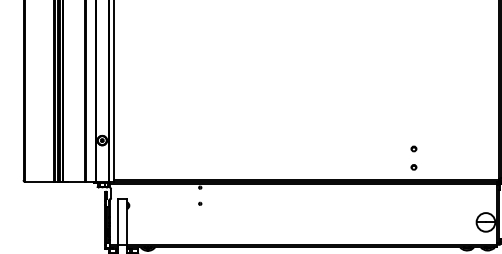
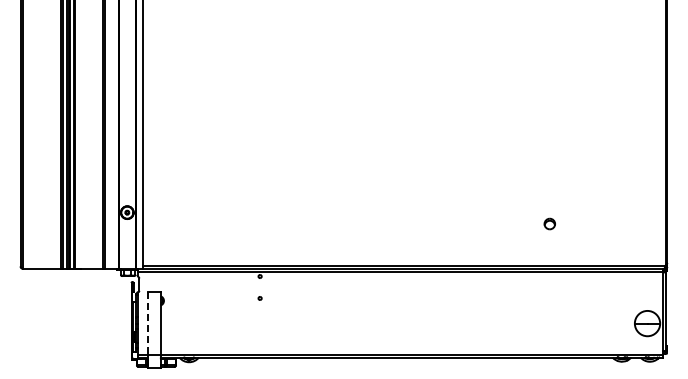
part: (413, 148) -> (549, 223), size x1.6
part: (413, 167) -> (549, 248), removed
line: (117, 222) -> (148, 323), solid -> dashed

